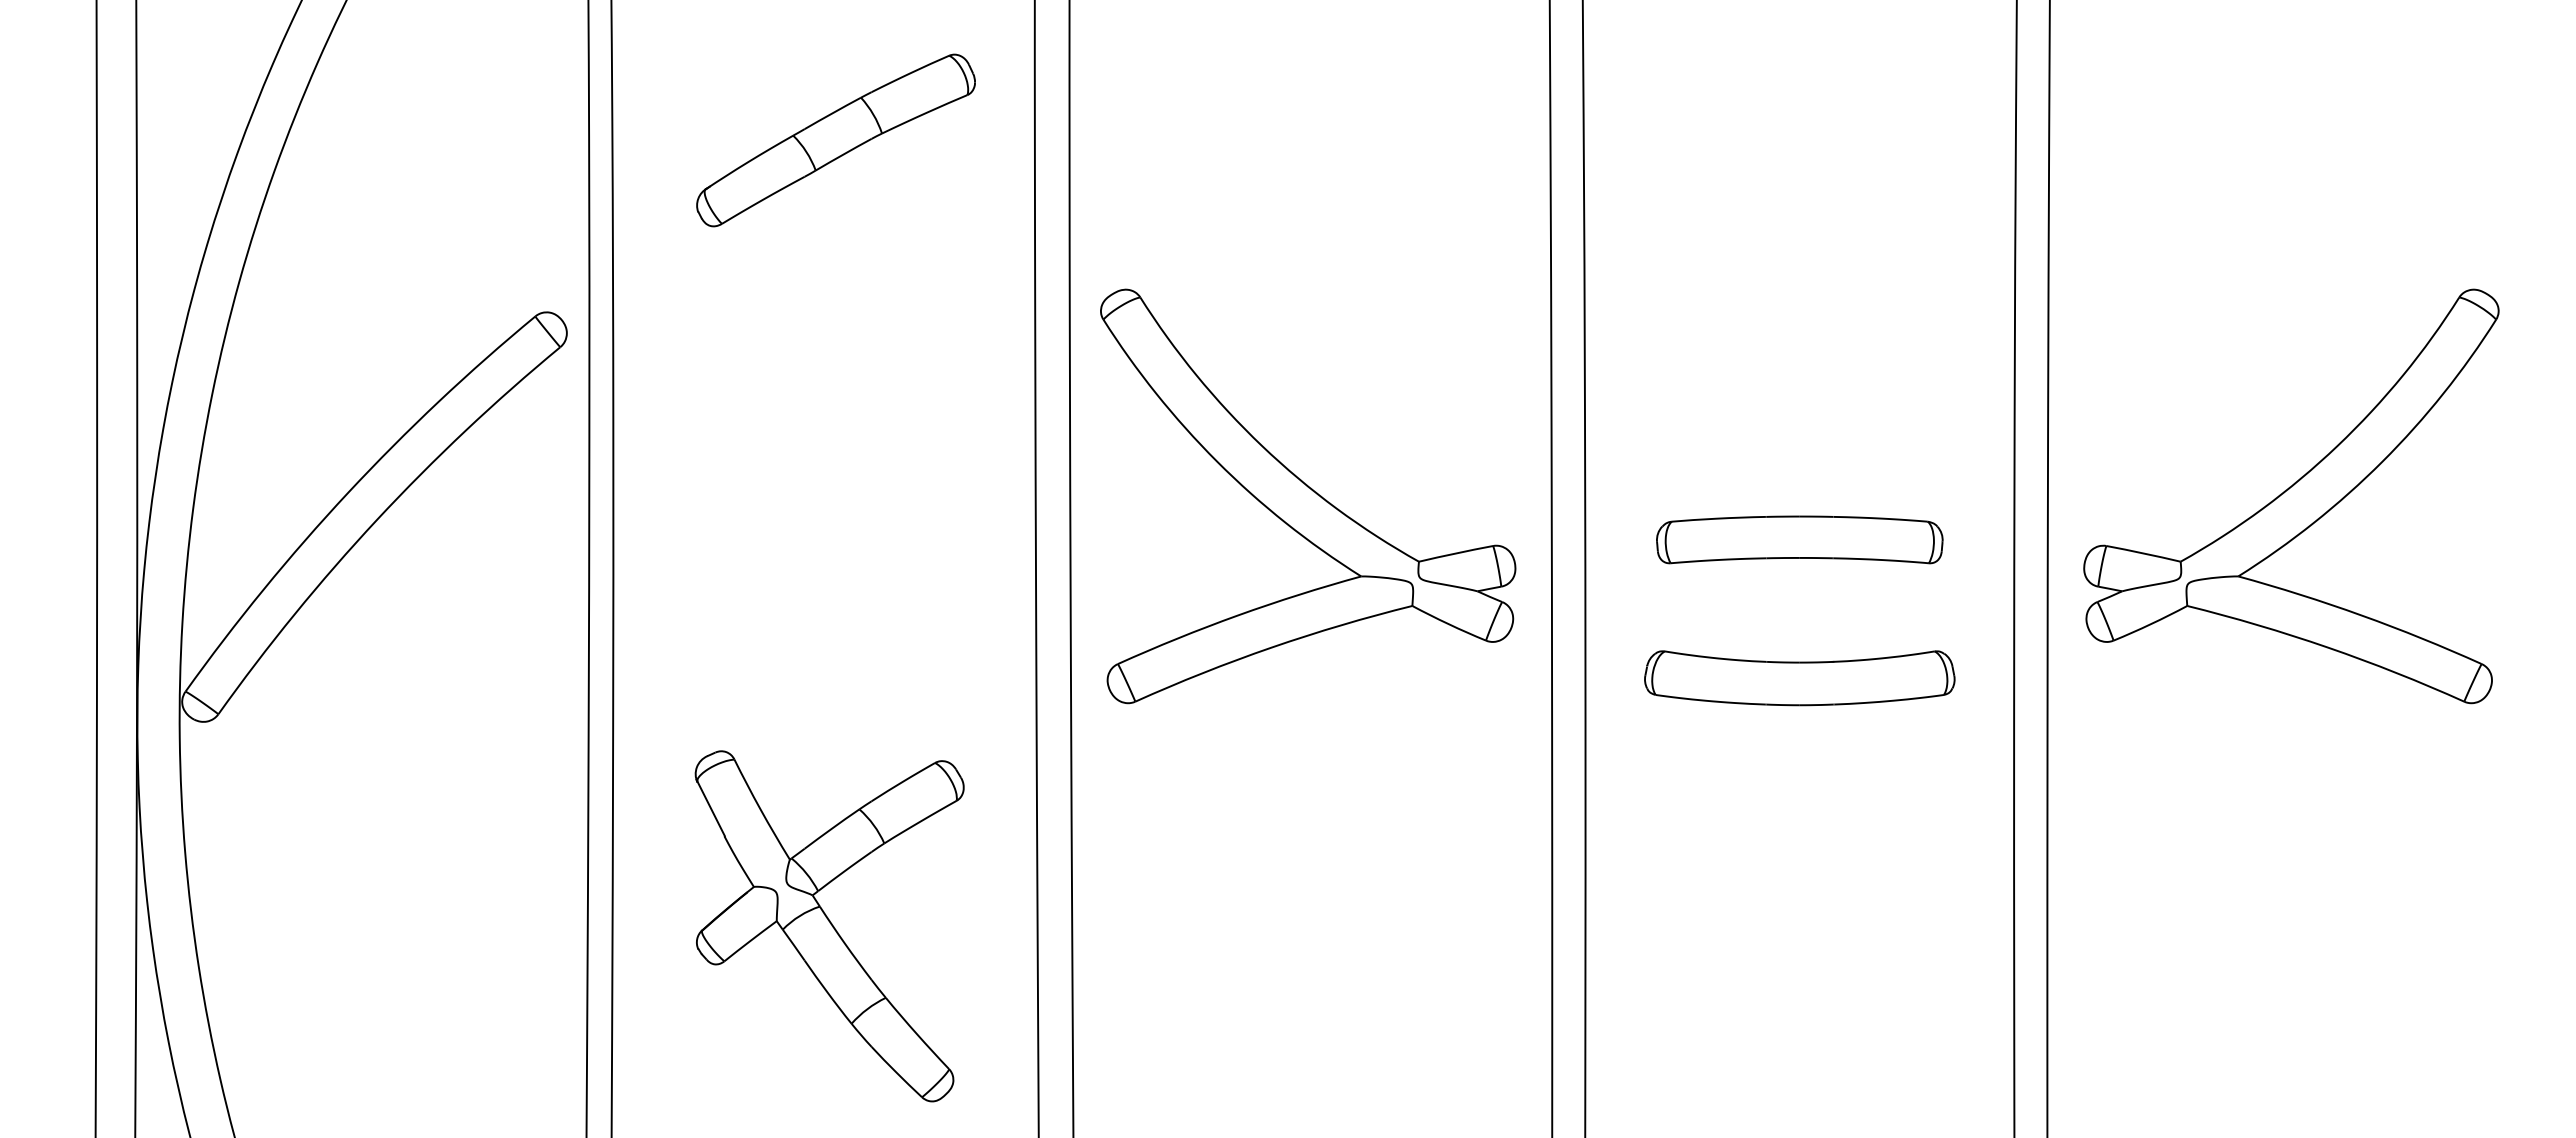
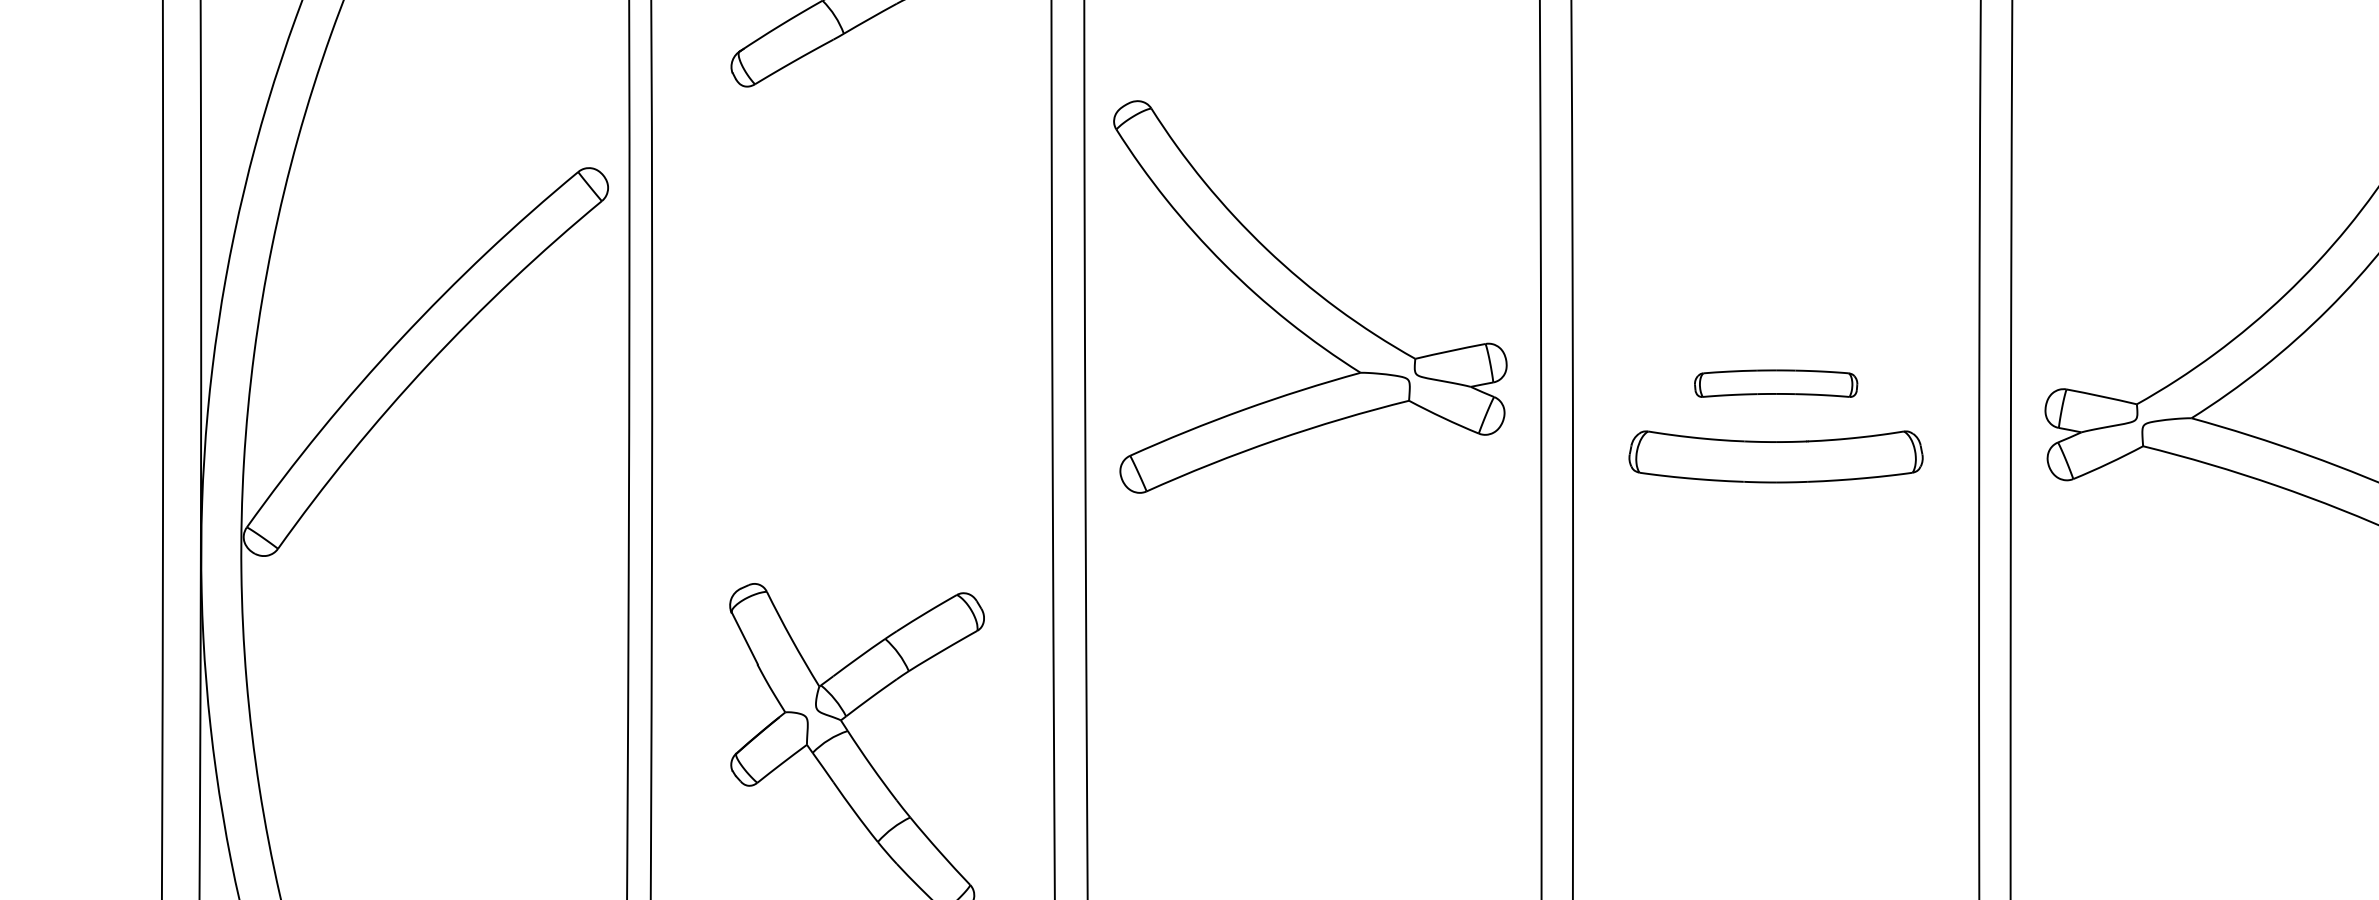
part: (1308, 496) -> (1310, 297), moved
part: (1799, 539) -> (1775, 383), size x0.6
part: (1799, 678) -> (1775, 457), moved

